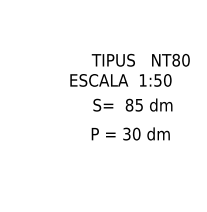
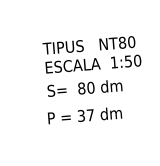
text: (120, 80) -> (93, 64), moved
text: (139, 104) -> (91, 87), 85 -> 80
text: (136, 133) -> (90, 114), 30 -> 37

